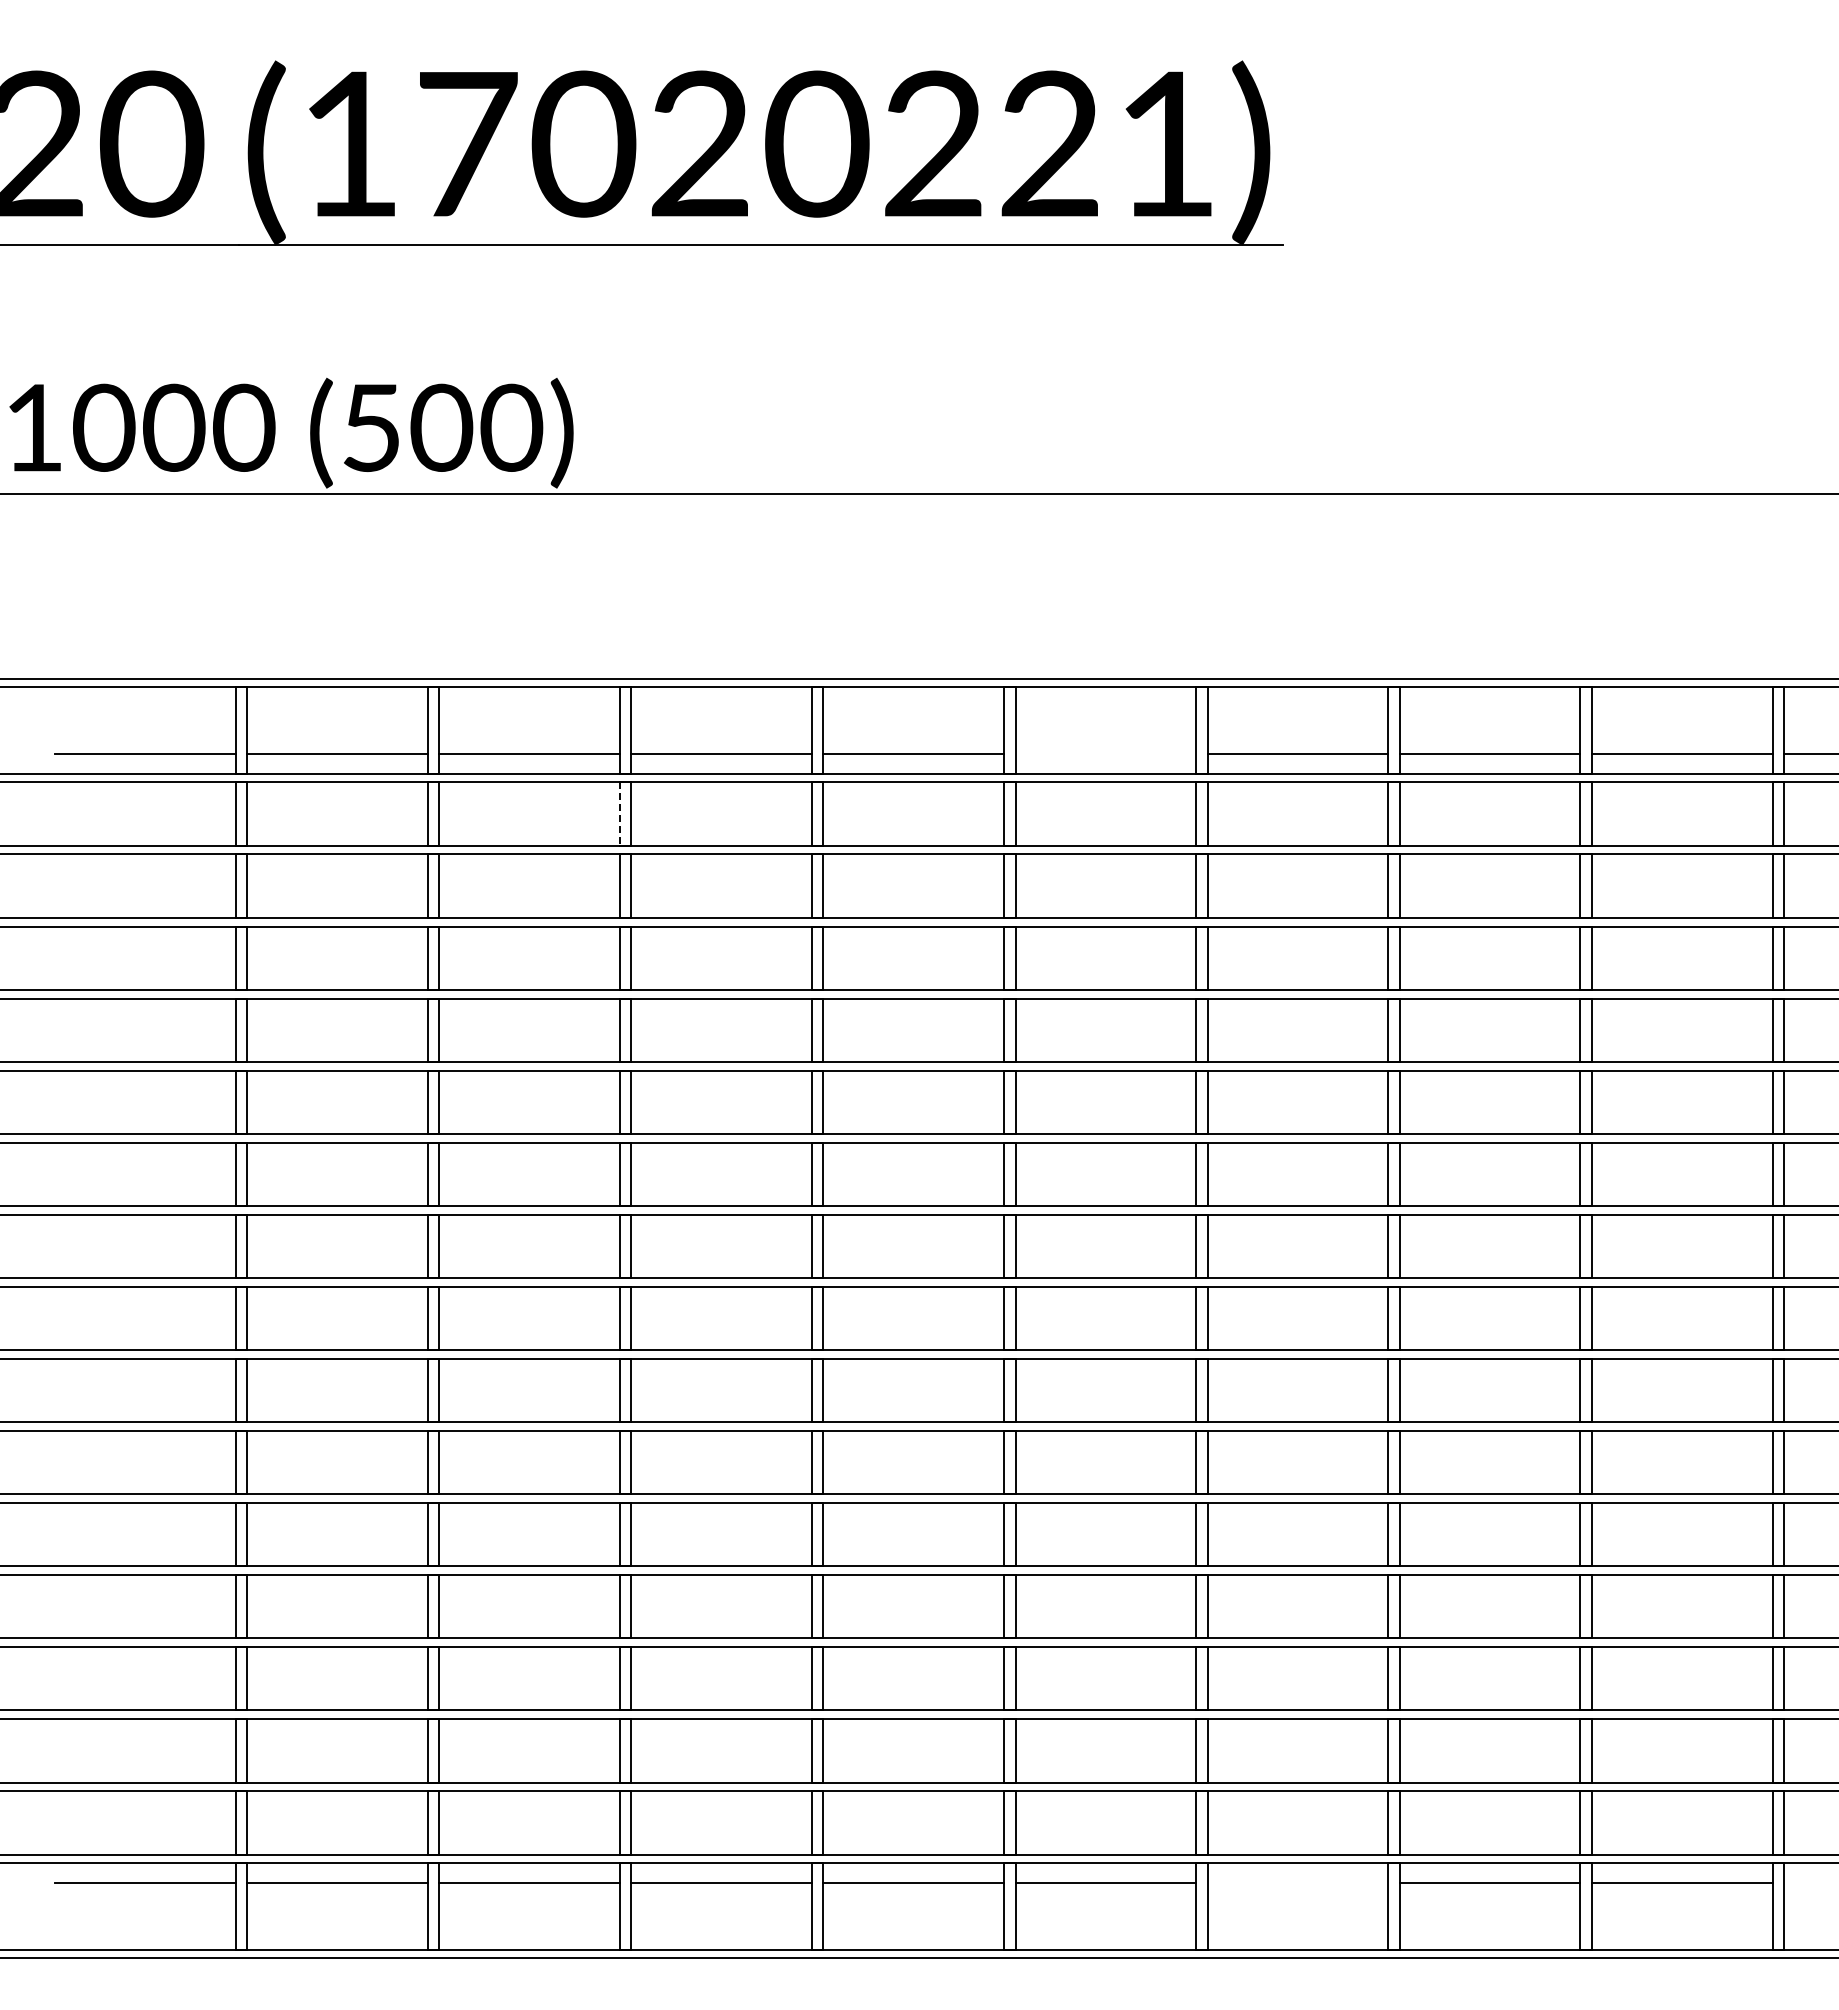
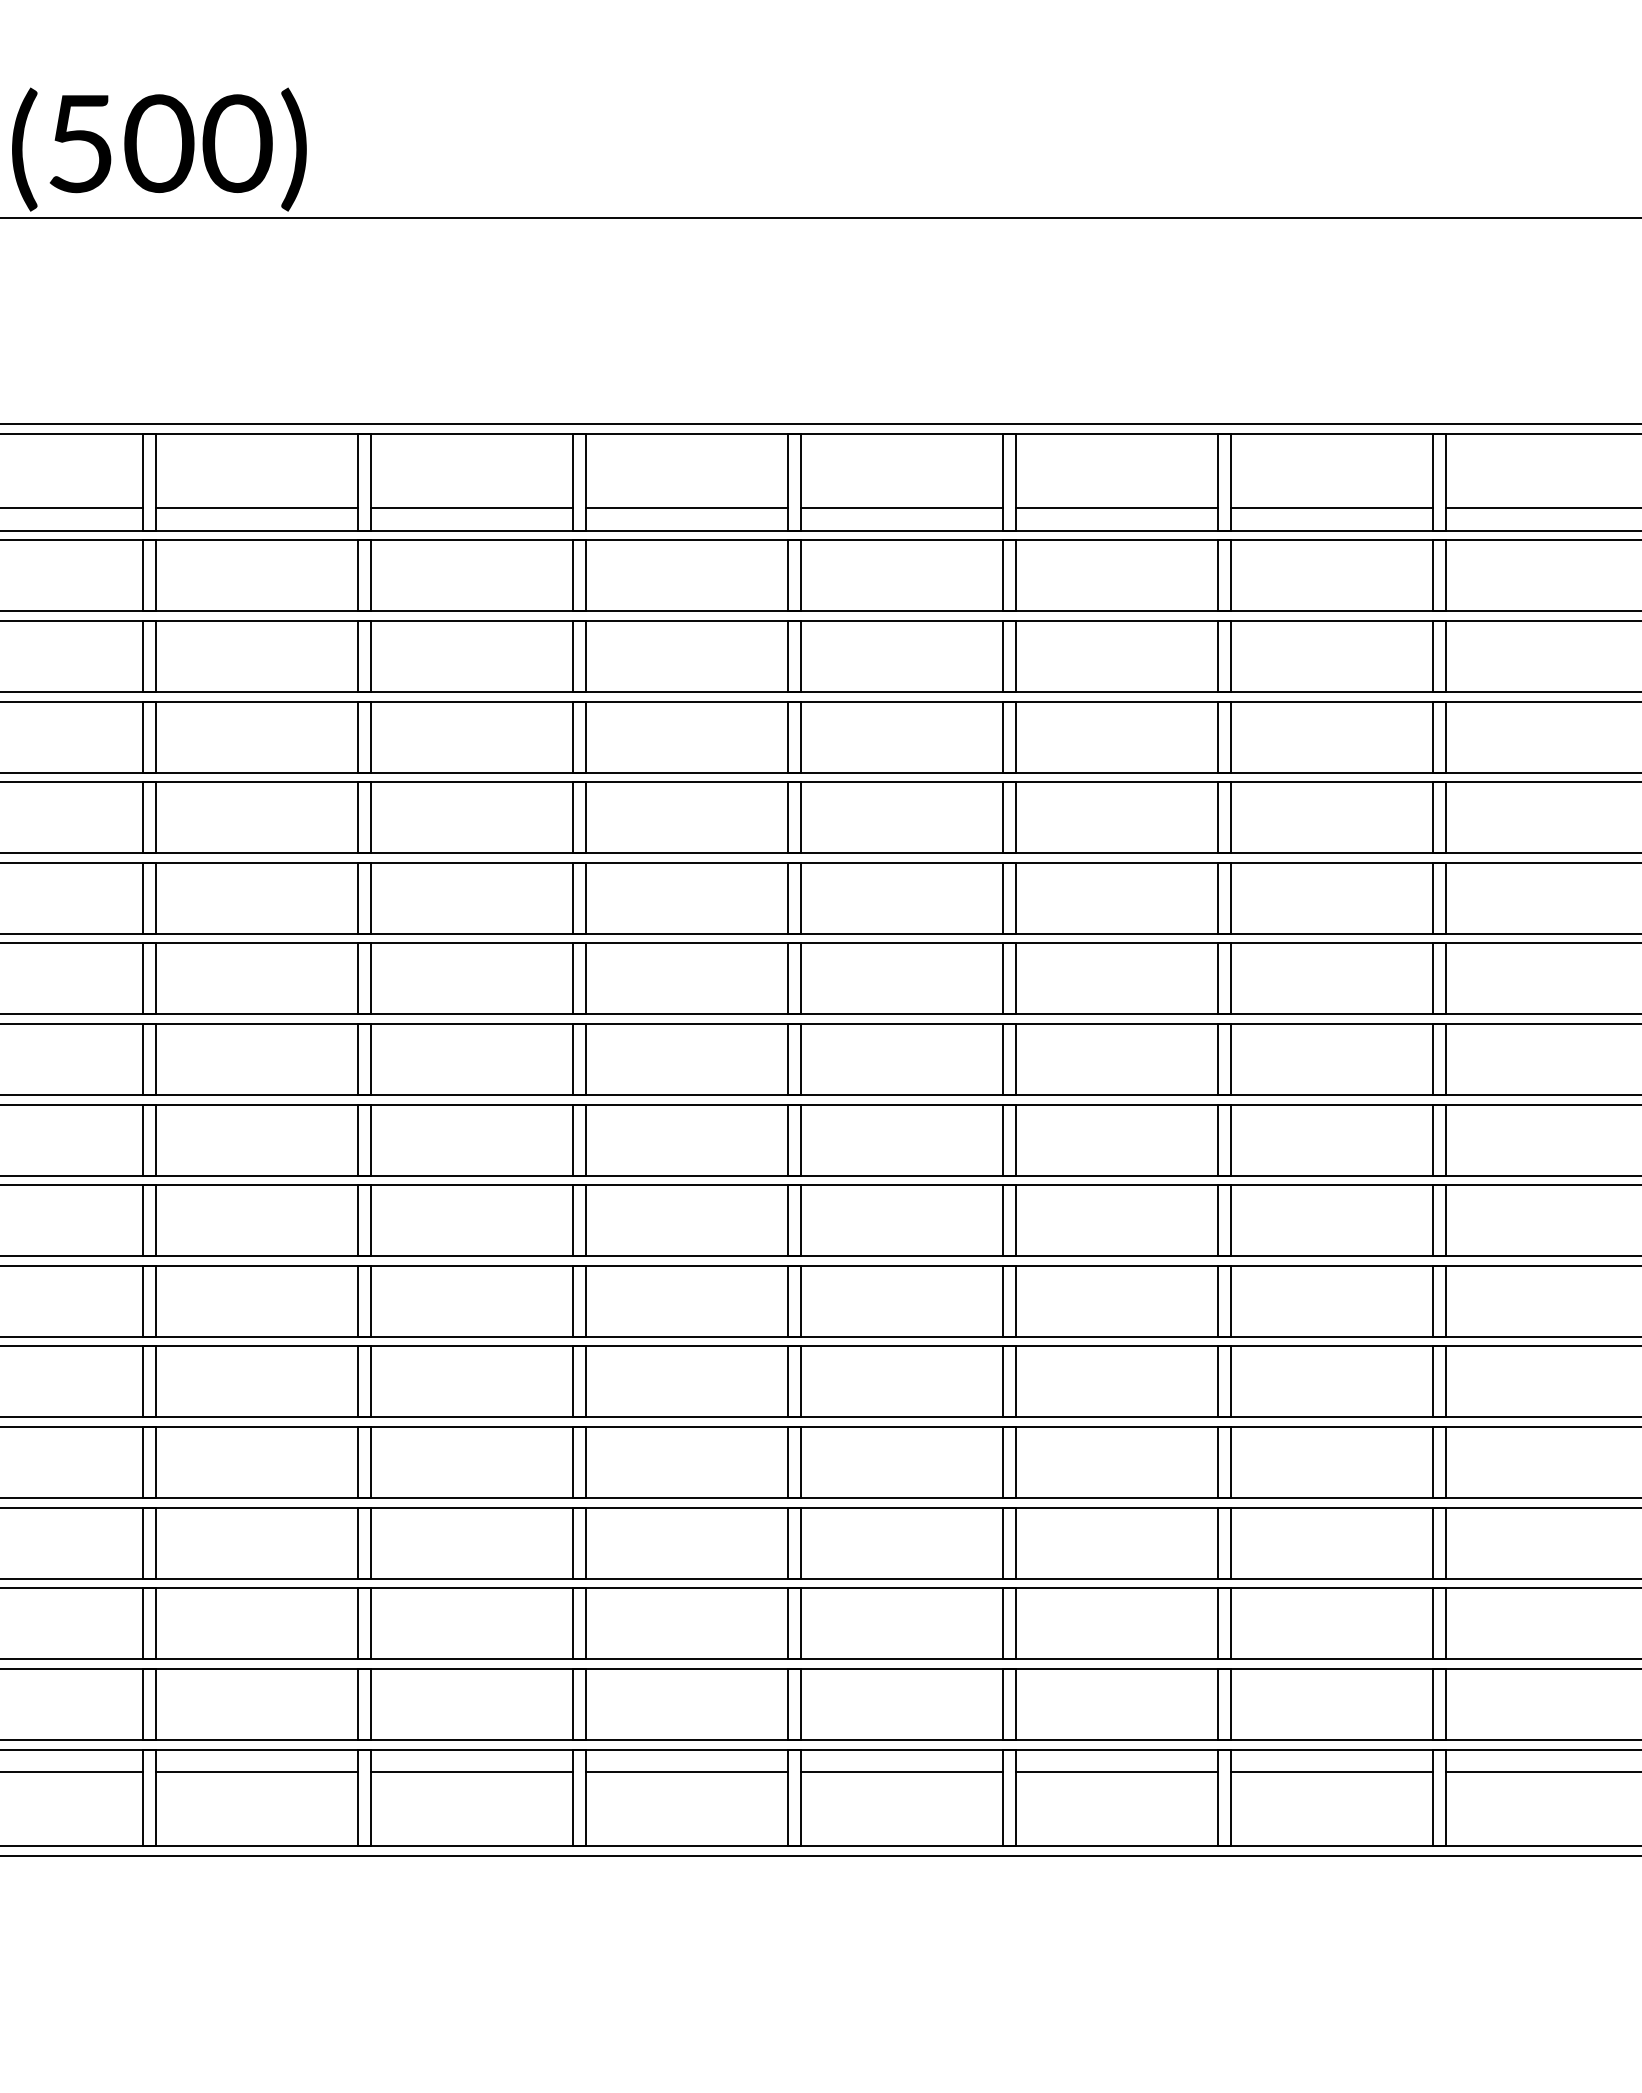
line: (1105, 753) -> (901, 507), added
line: (619, 814) -> (358, 576), dashed -> solid
line: (1297, 1883) -> (1116, 1772), added

